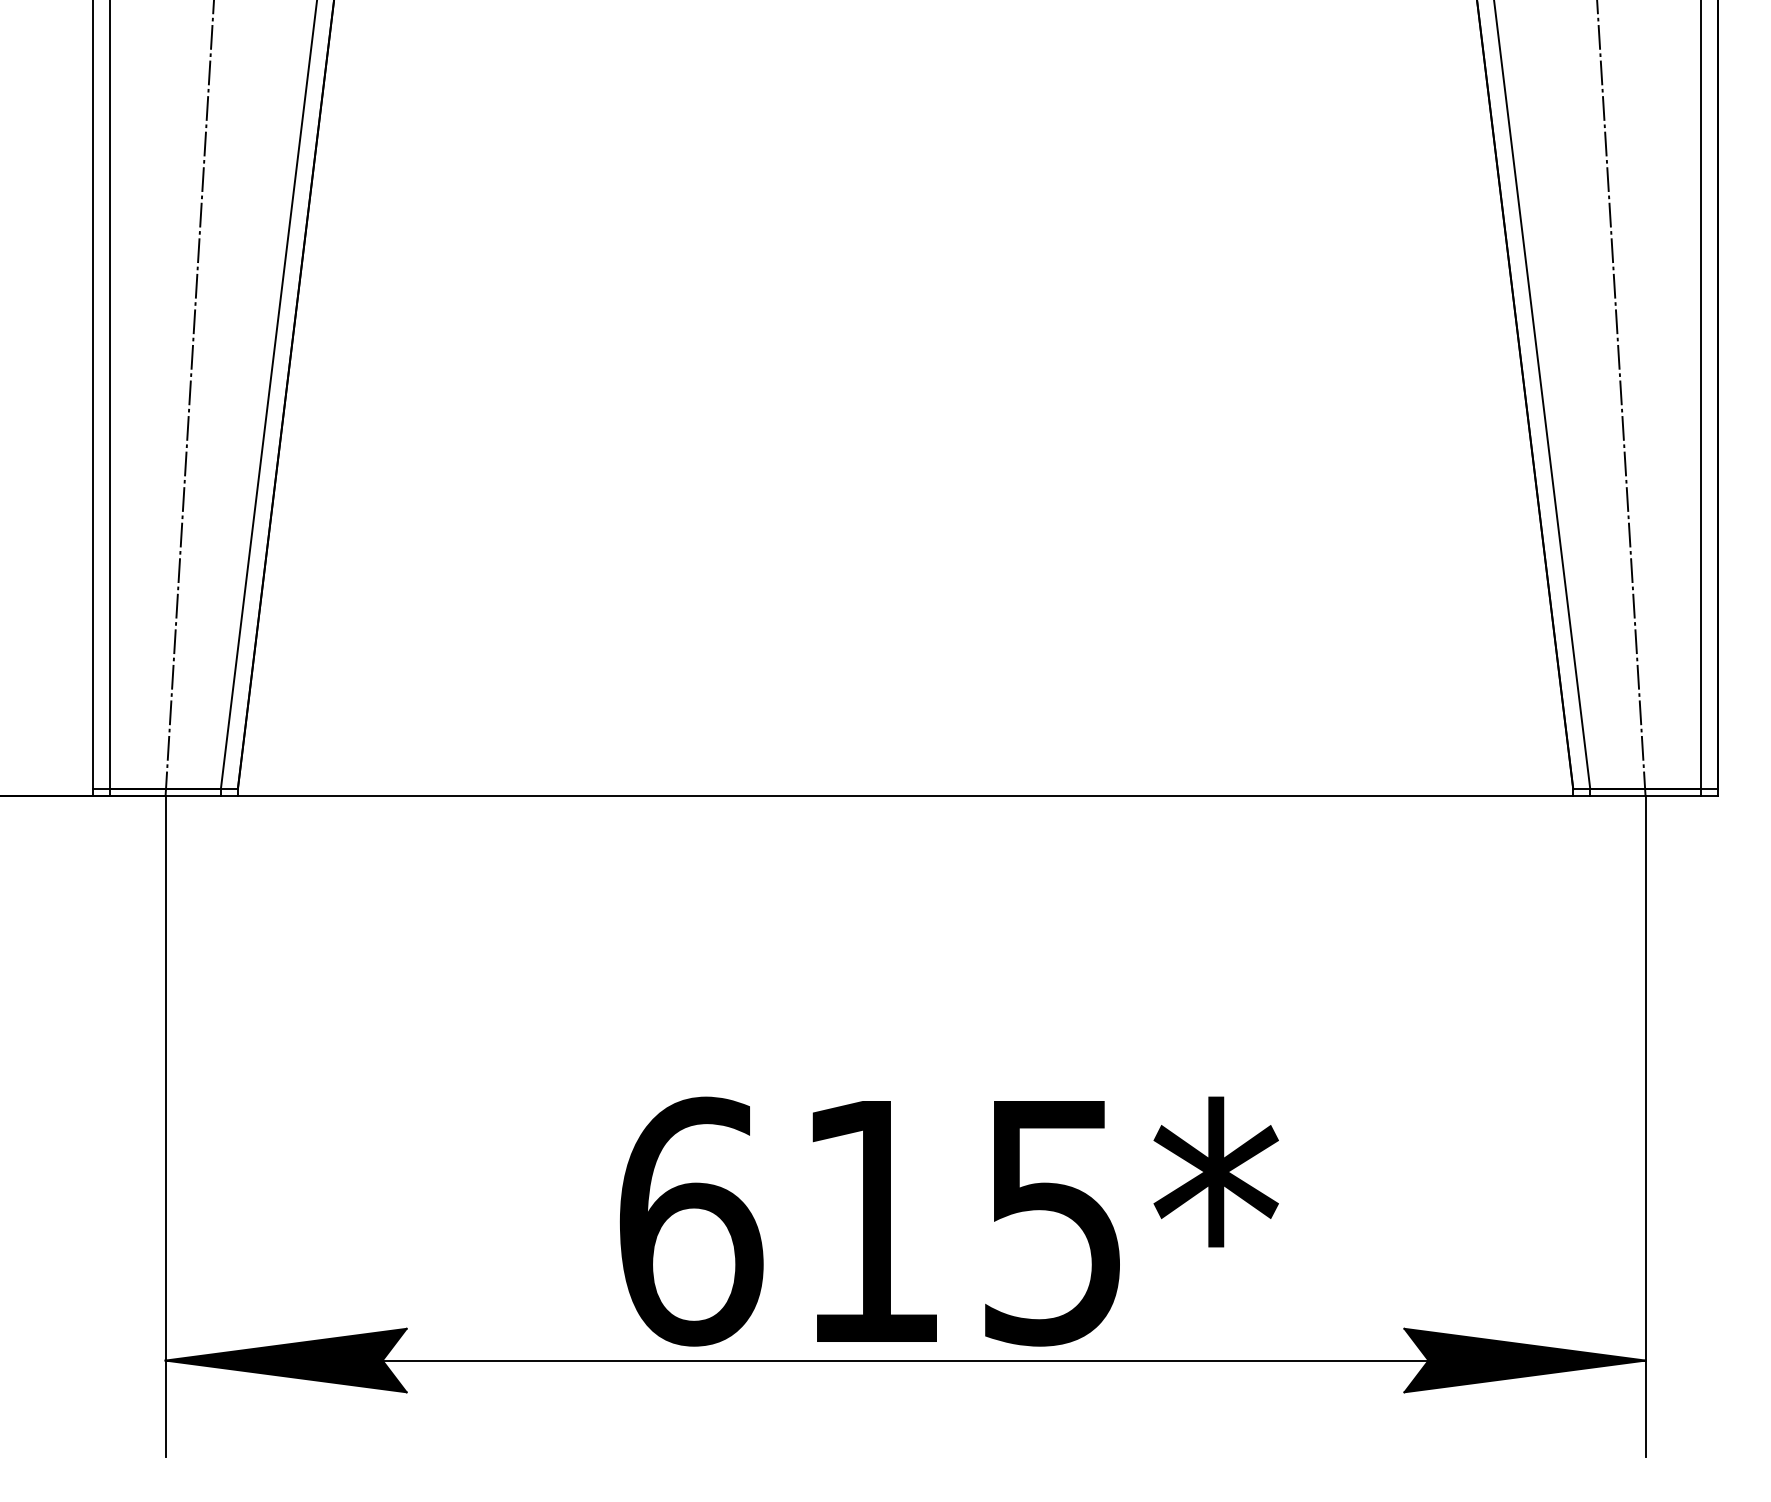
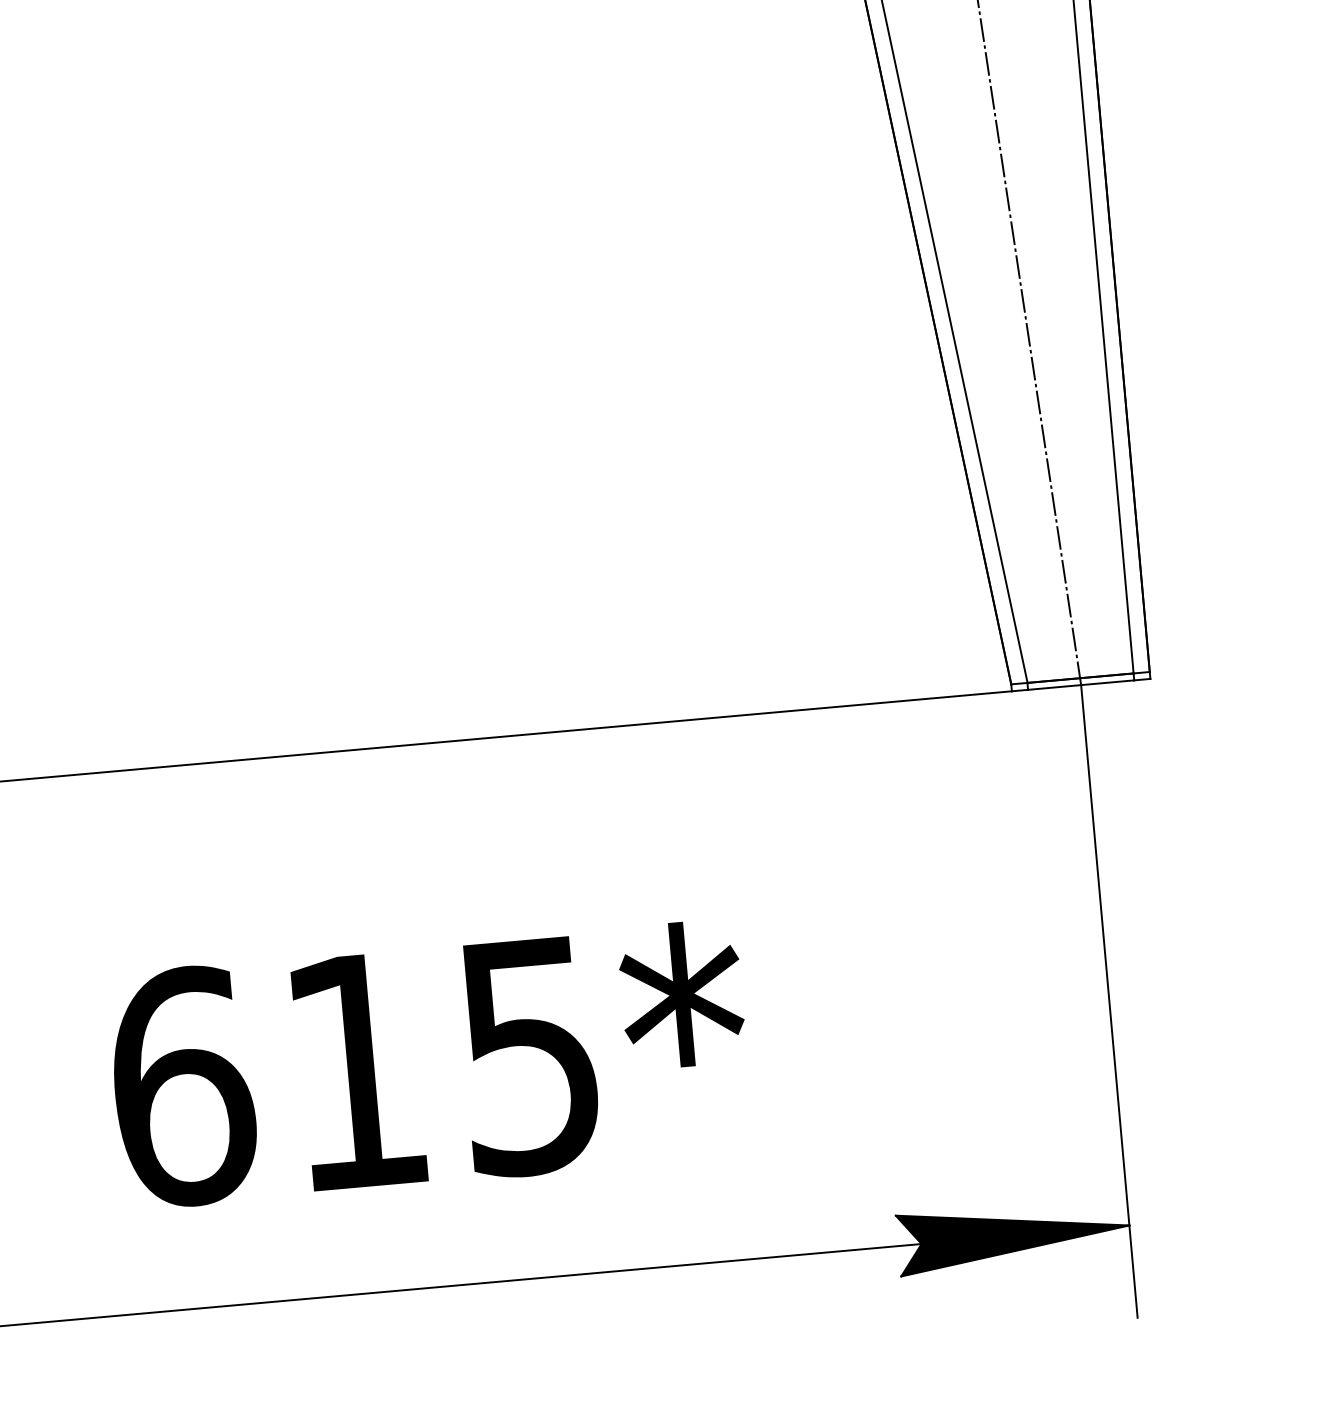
text: (949, 1221) -> (430, 1064), moved

